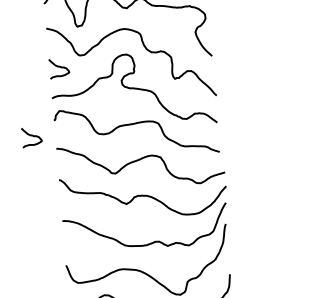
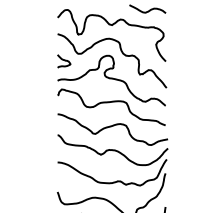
curve: (32, 137) -> (42, 105), removed

